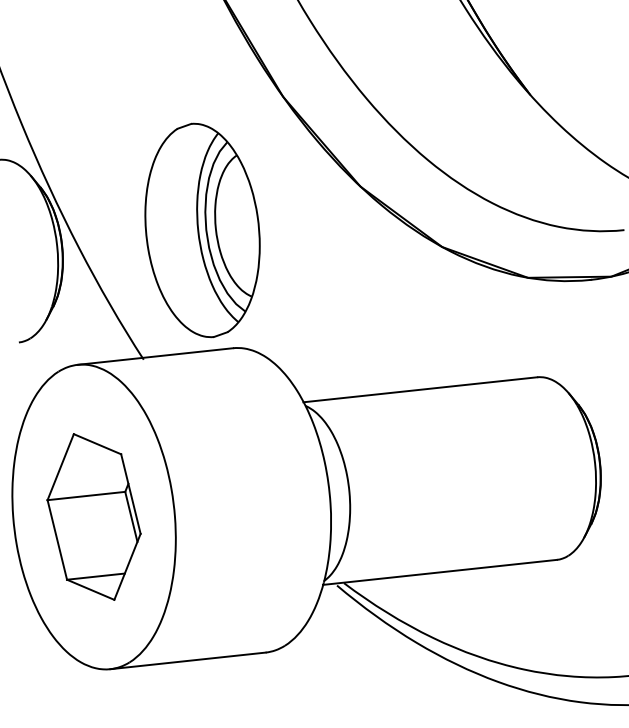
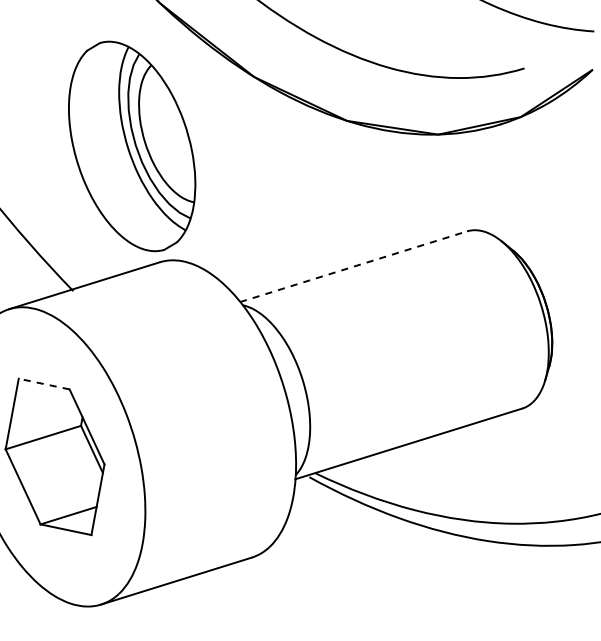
part: (202, 230) -> (132, 146), moved
line: (420, 389) -> (353, 266), solid -> dashed
line: (97, 444) -> (44, 384), solid -> dashed

